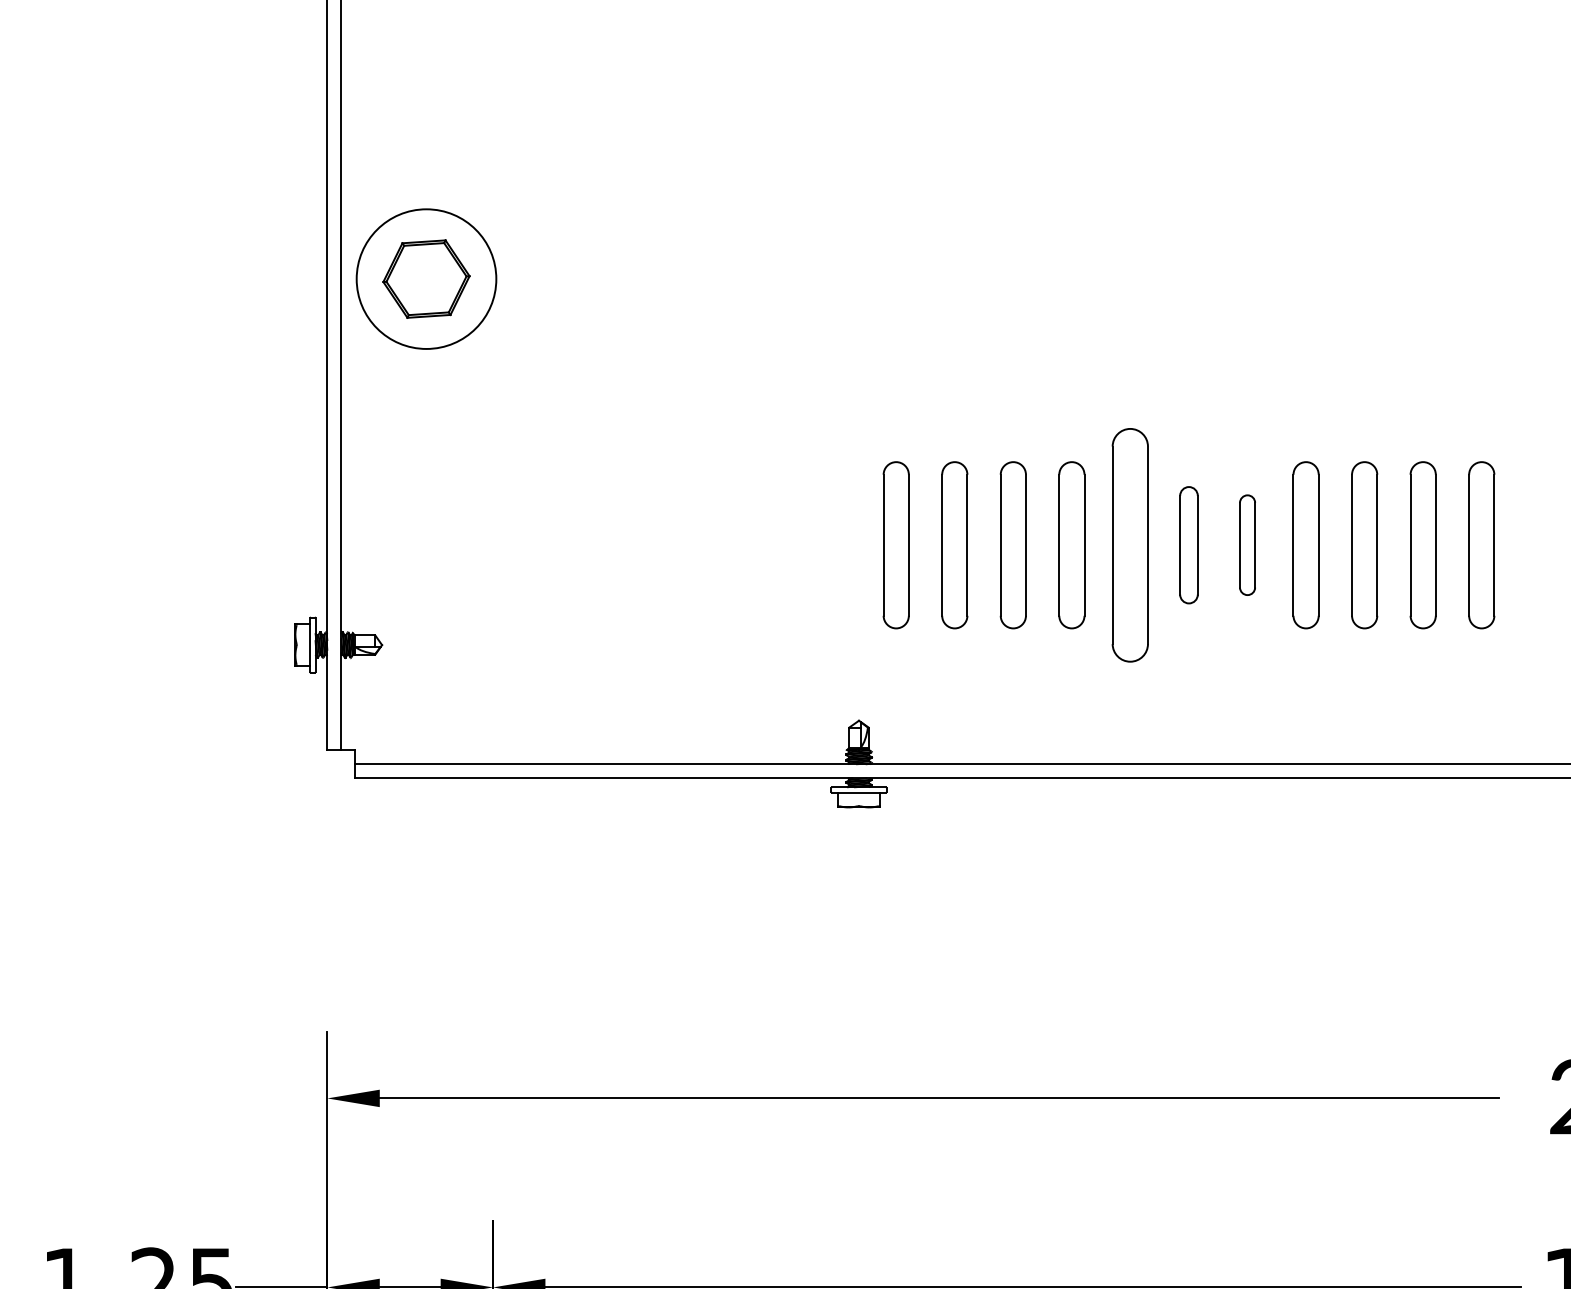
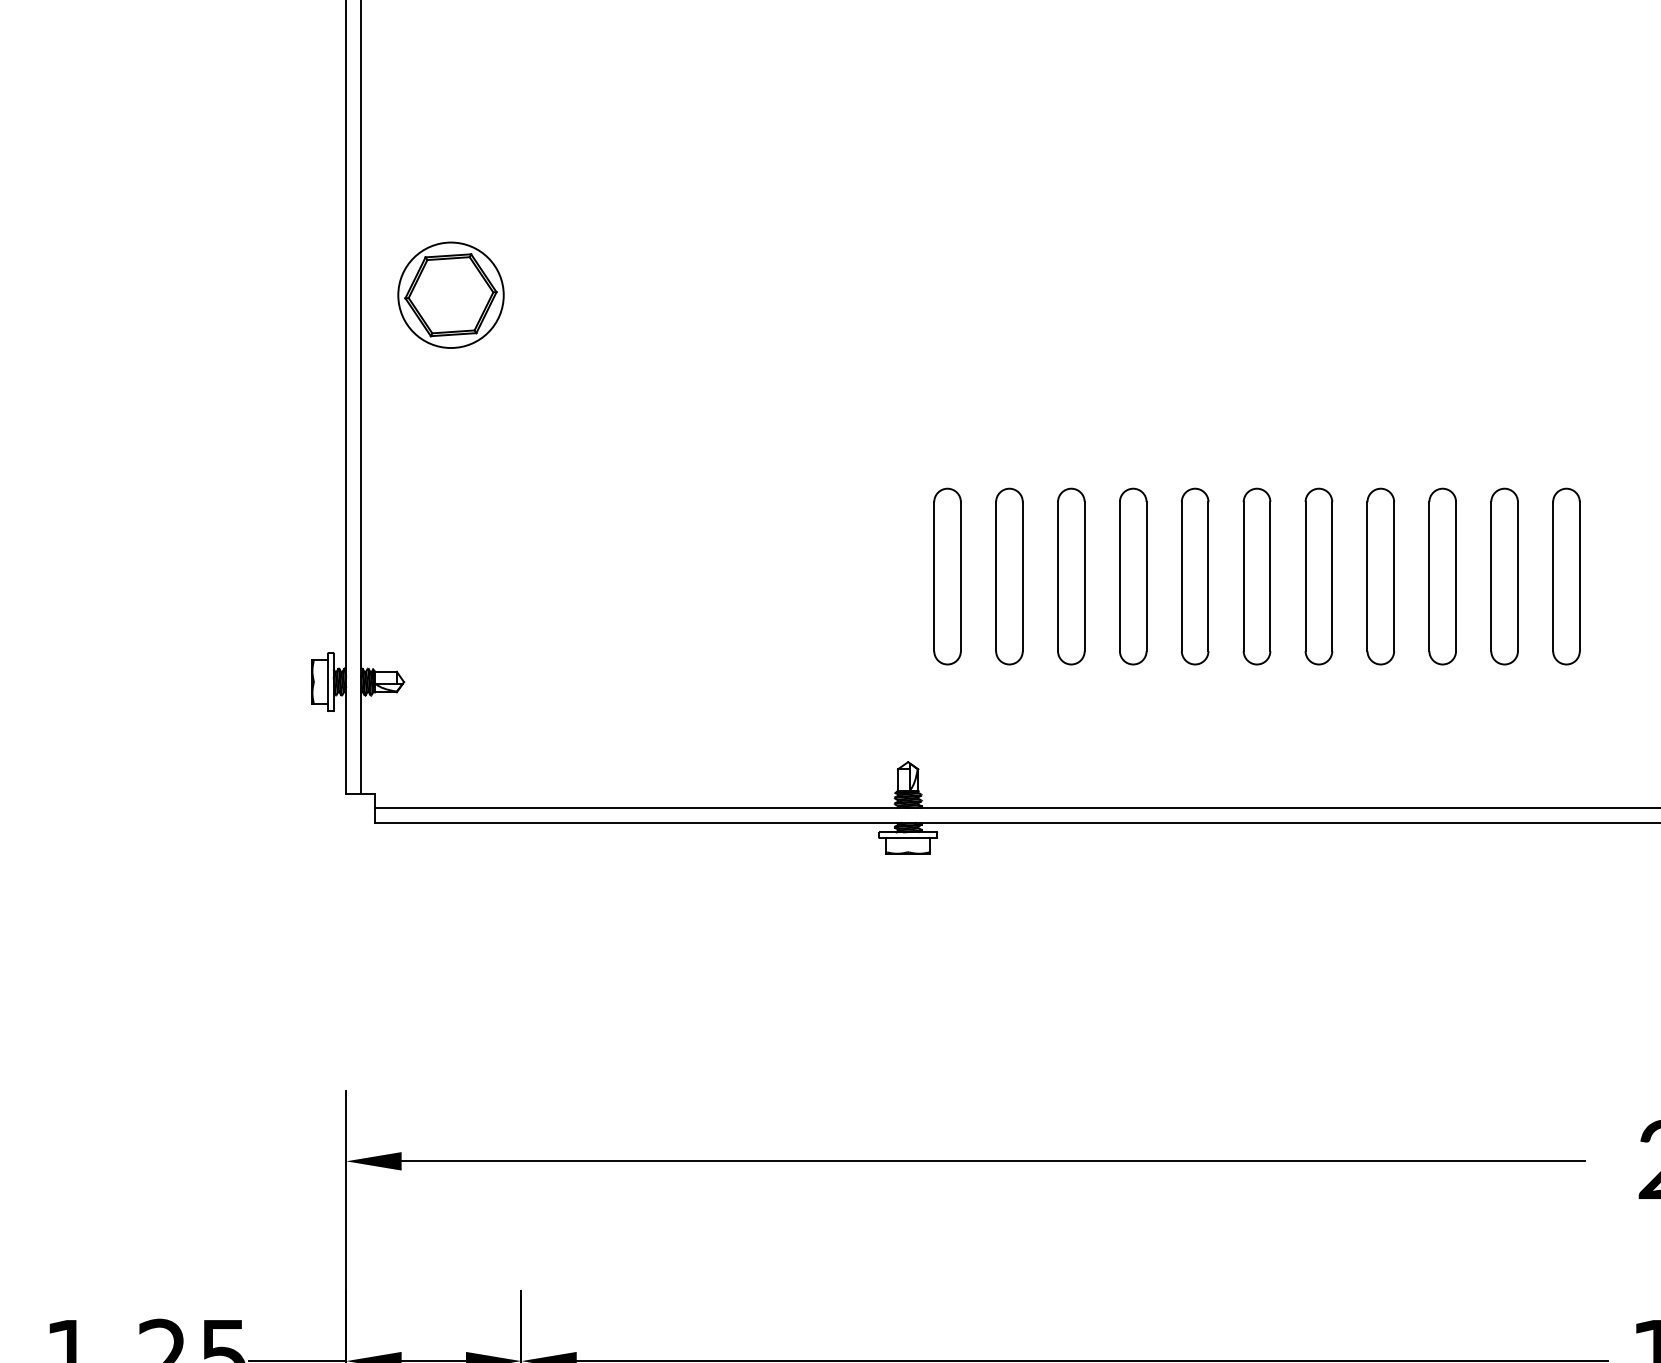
circle: (426, 279) -> (450, 295), size x0.71
part: (1130, 545) -> (1195, 576), size x0.71
part: (1188, 545) -> (1256, 576), size x1.43
part: (1247, 545) -> (1318, 576), size x1.67

